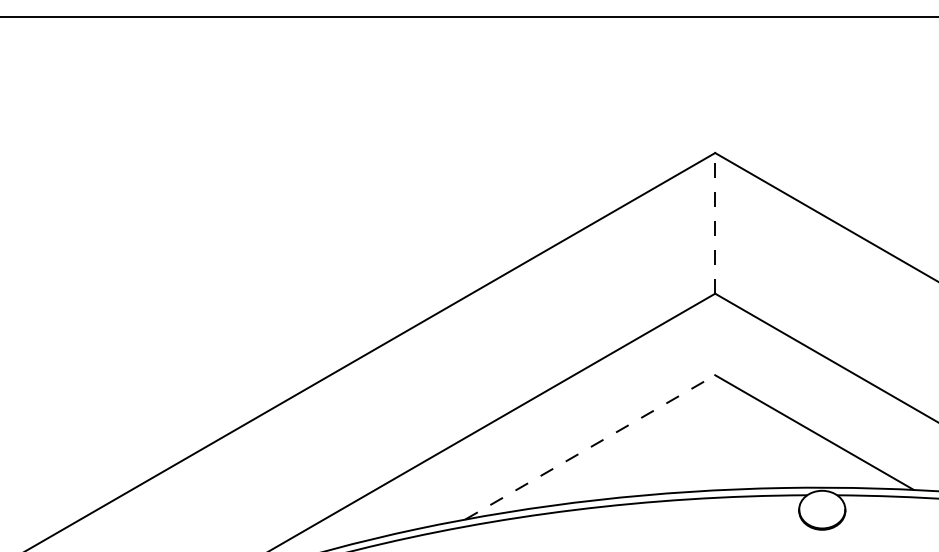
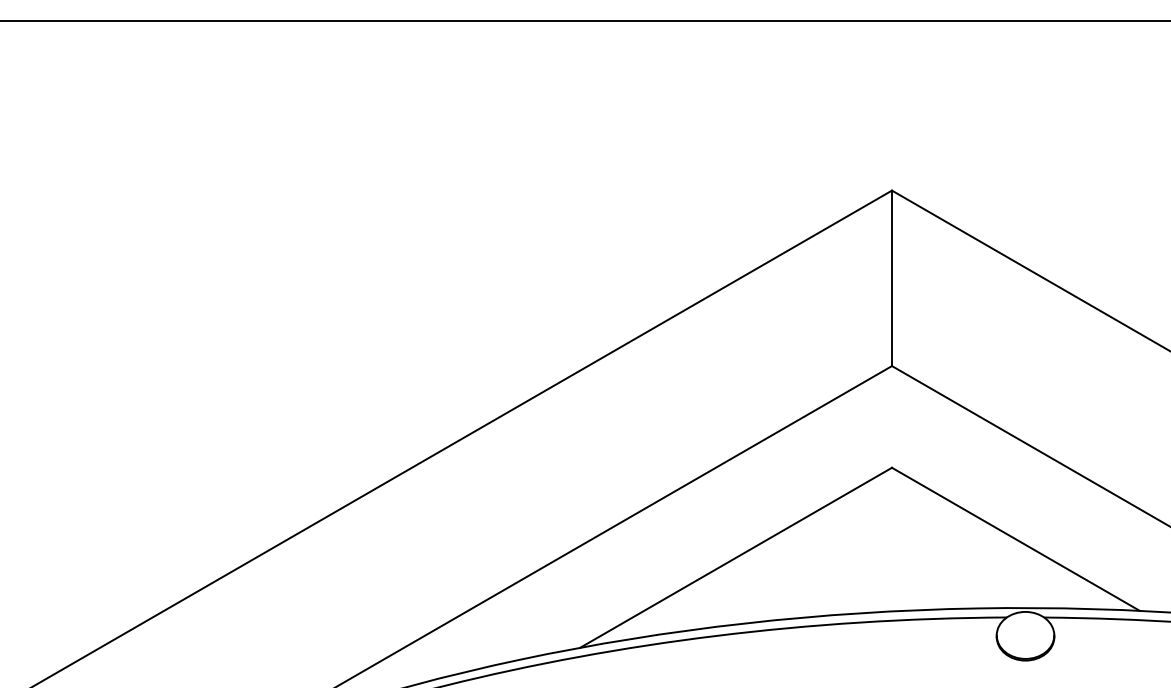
line: (714, 223) -> (891, 278), dashed -> solid
line: (590, 447) -> (736, 557), dashed -> solid

